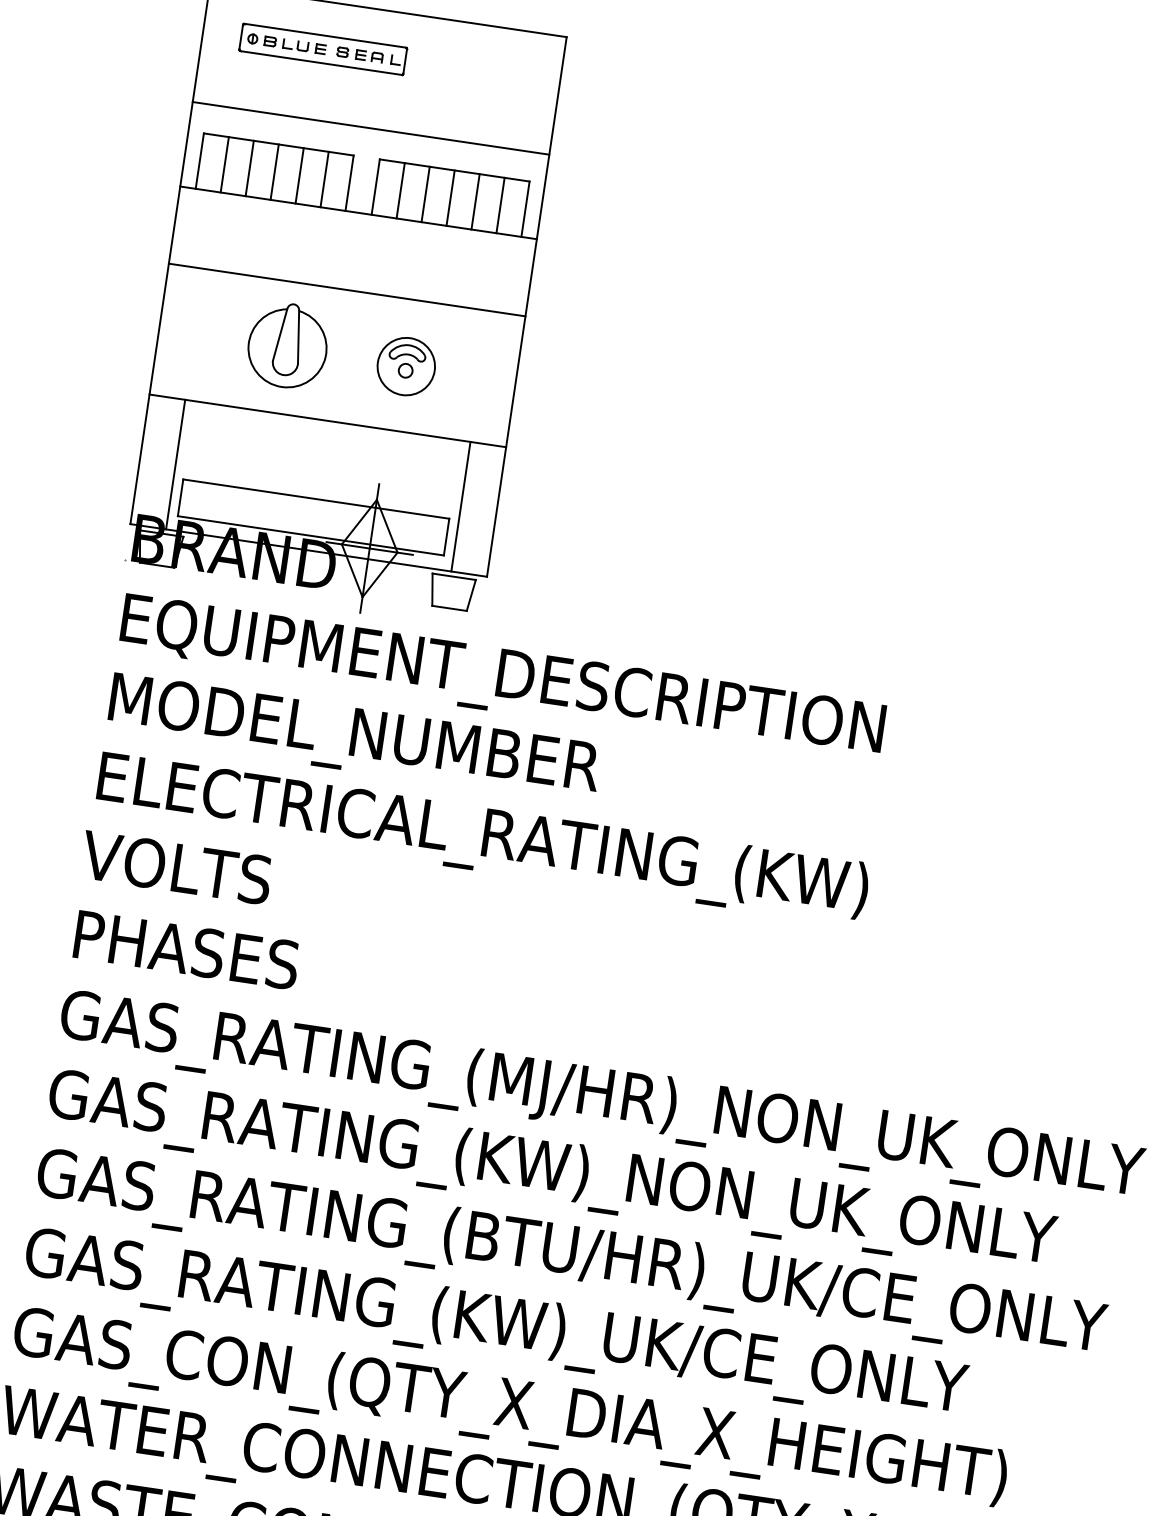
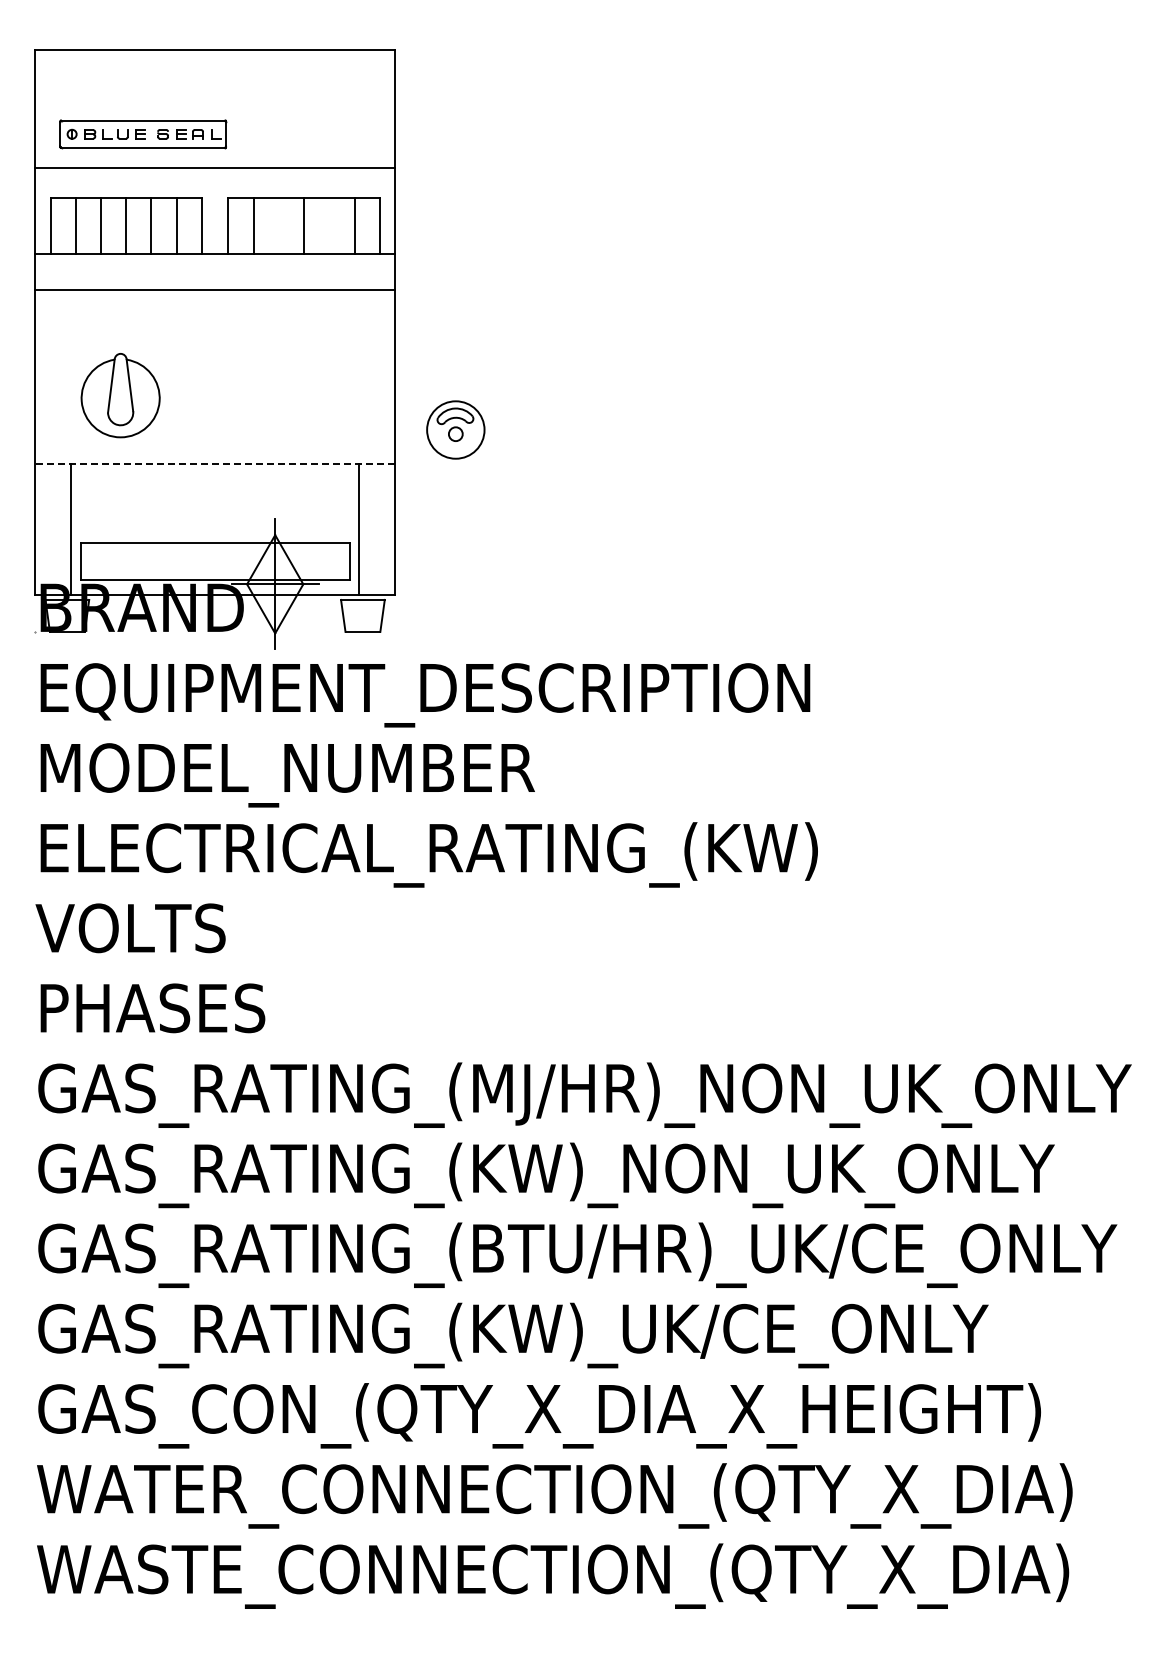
part: (323, 49) -> (143, 134), moved
line: (425, 194) -> (278, 225), removed
line: (475, 201) -> (329, 225), removed
line: (346, 289) -> (214, 289), moved
part: (287, 345) -> (120, 395), moved
part: (406, 366) -> (455, 429), moved
line: (327, 421) -> (214, 464), solid -> dashed

